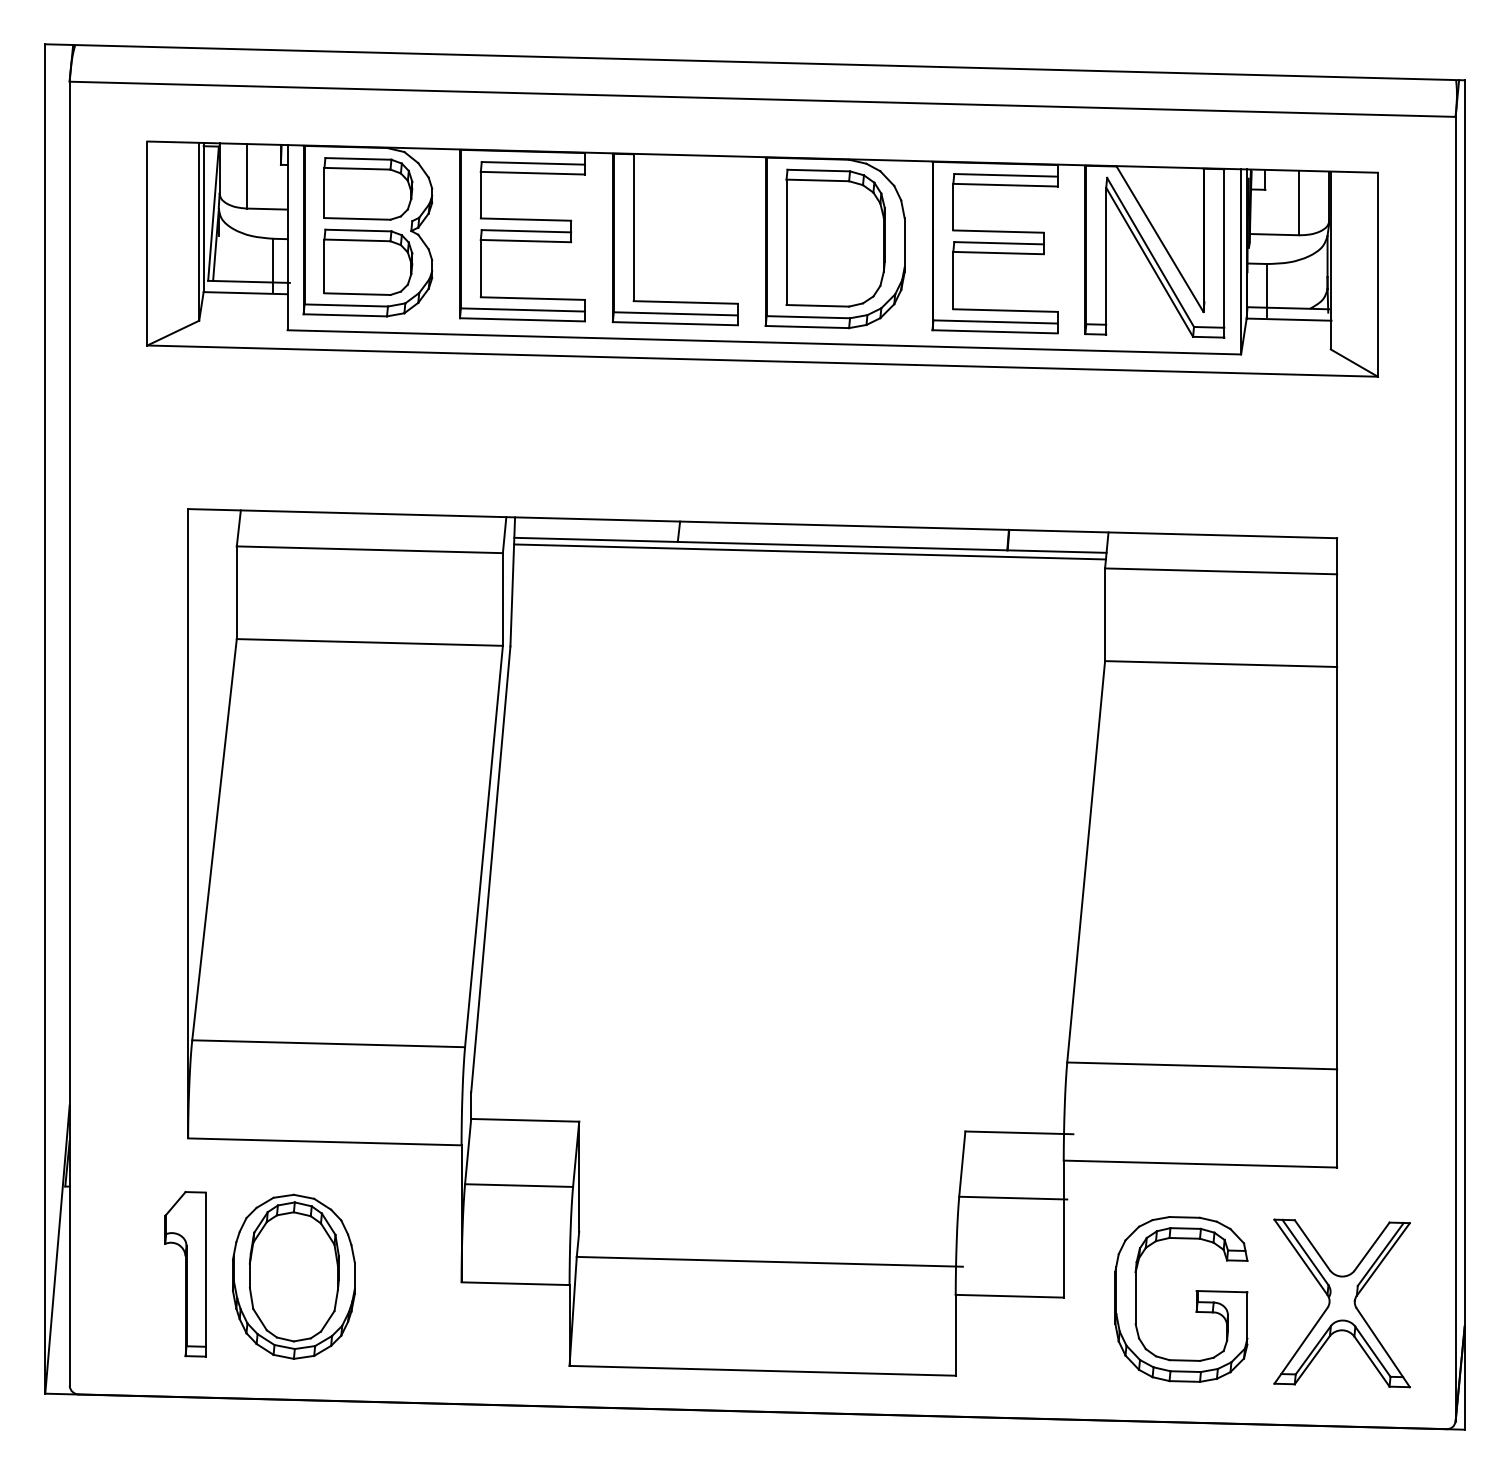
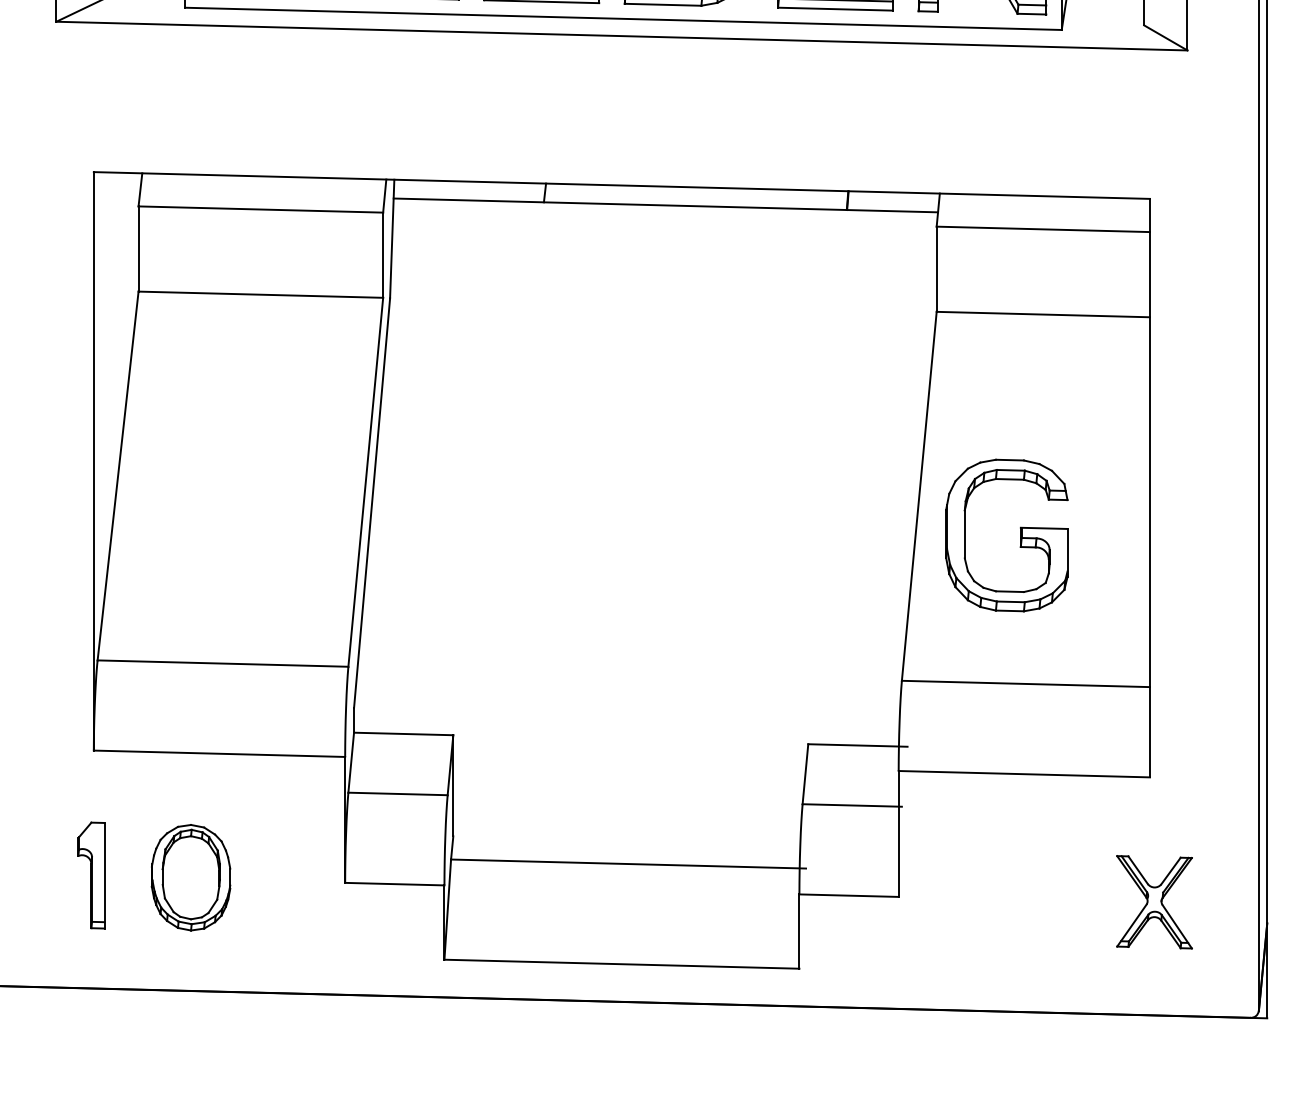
line: (809, 551) -> (664, 211), removed
part: (185, 1274) -> (91, 875), size x0.7
part: (293, 1276) -> (190, 877), size x0.7
part: (1196, 1299) -> (1020, 535), moved
part: (1341, 1303) -> (1154, 902), size x0.6

